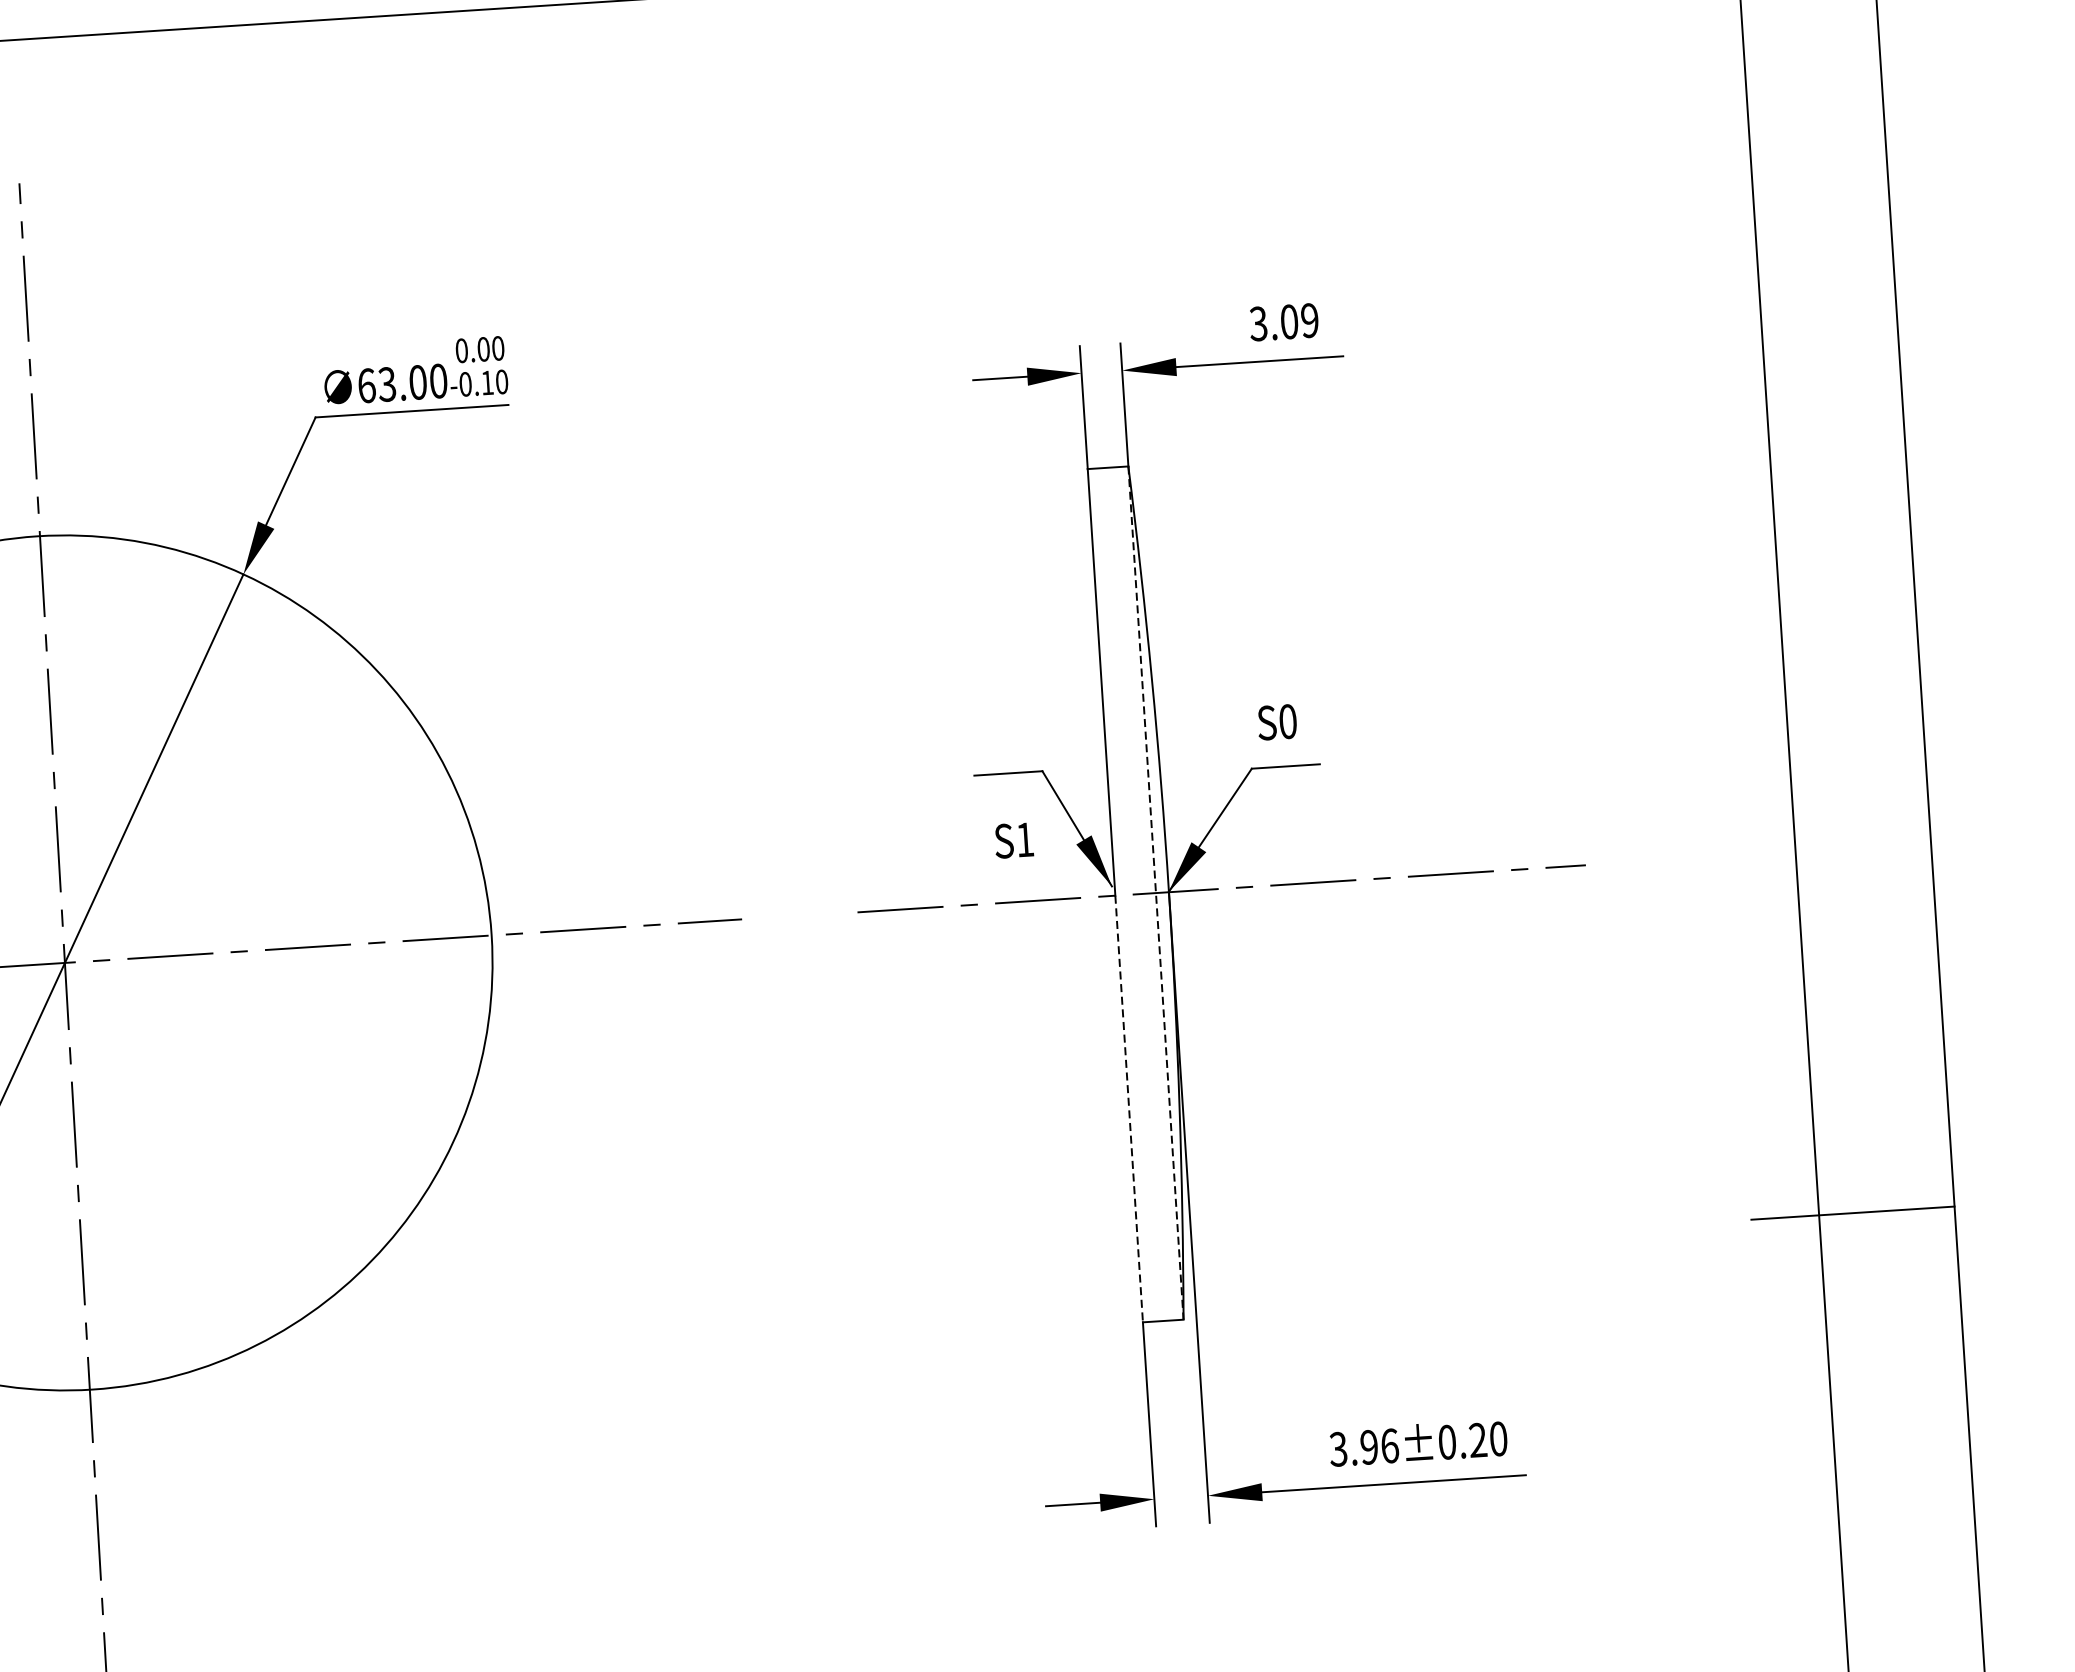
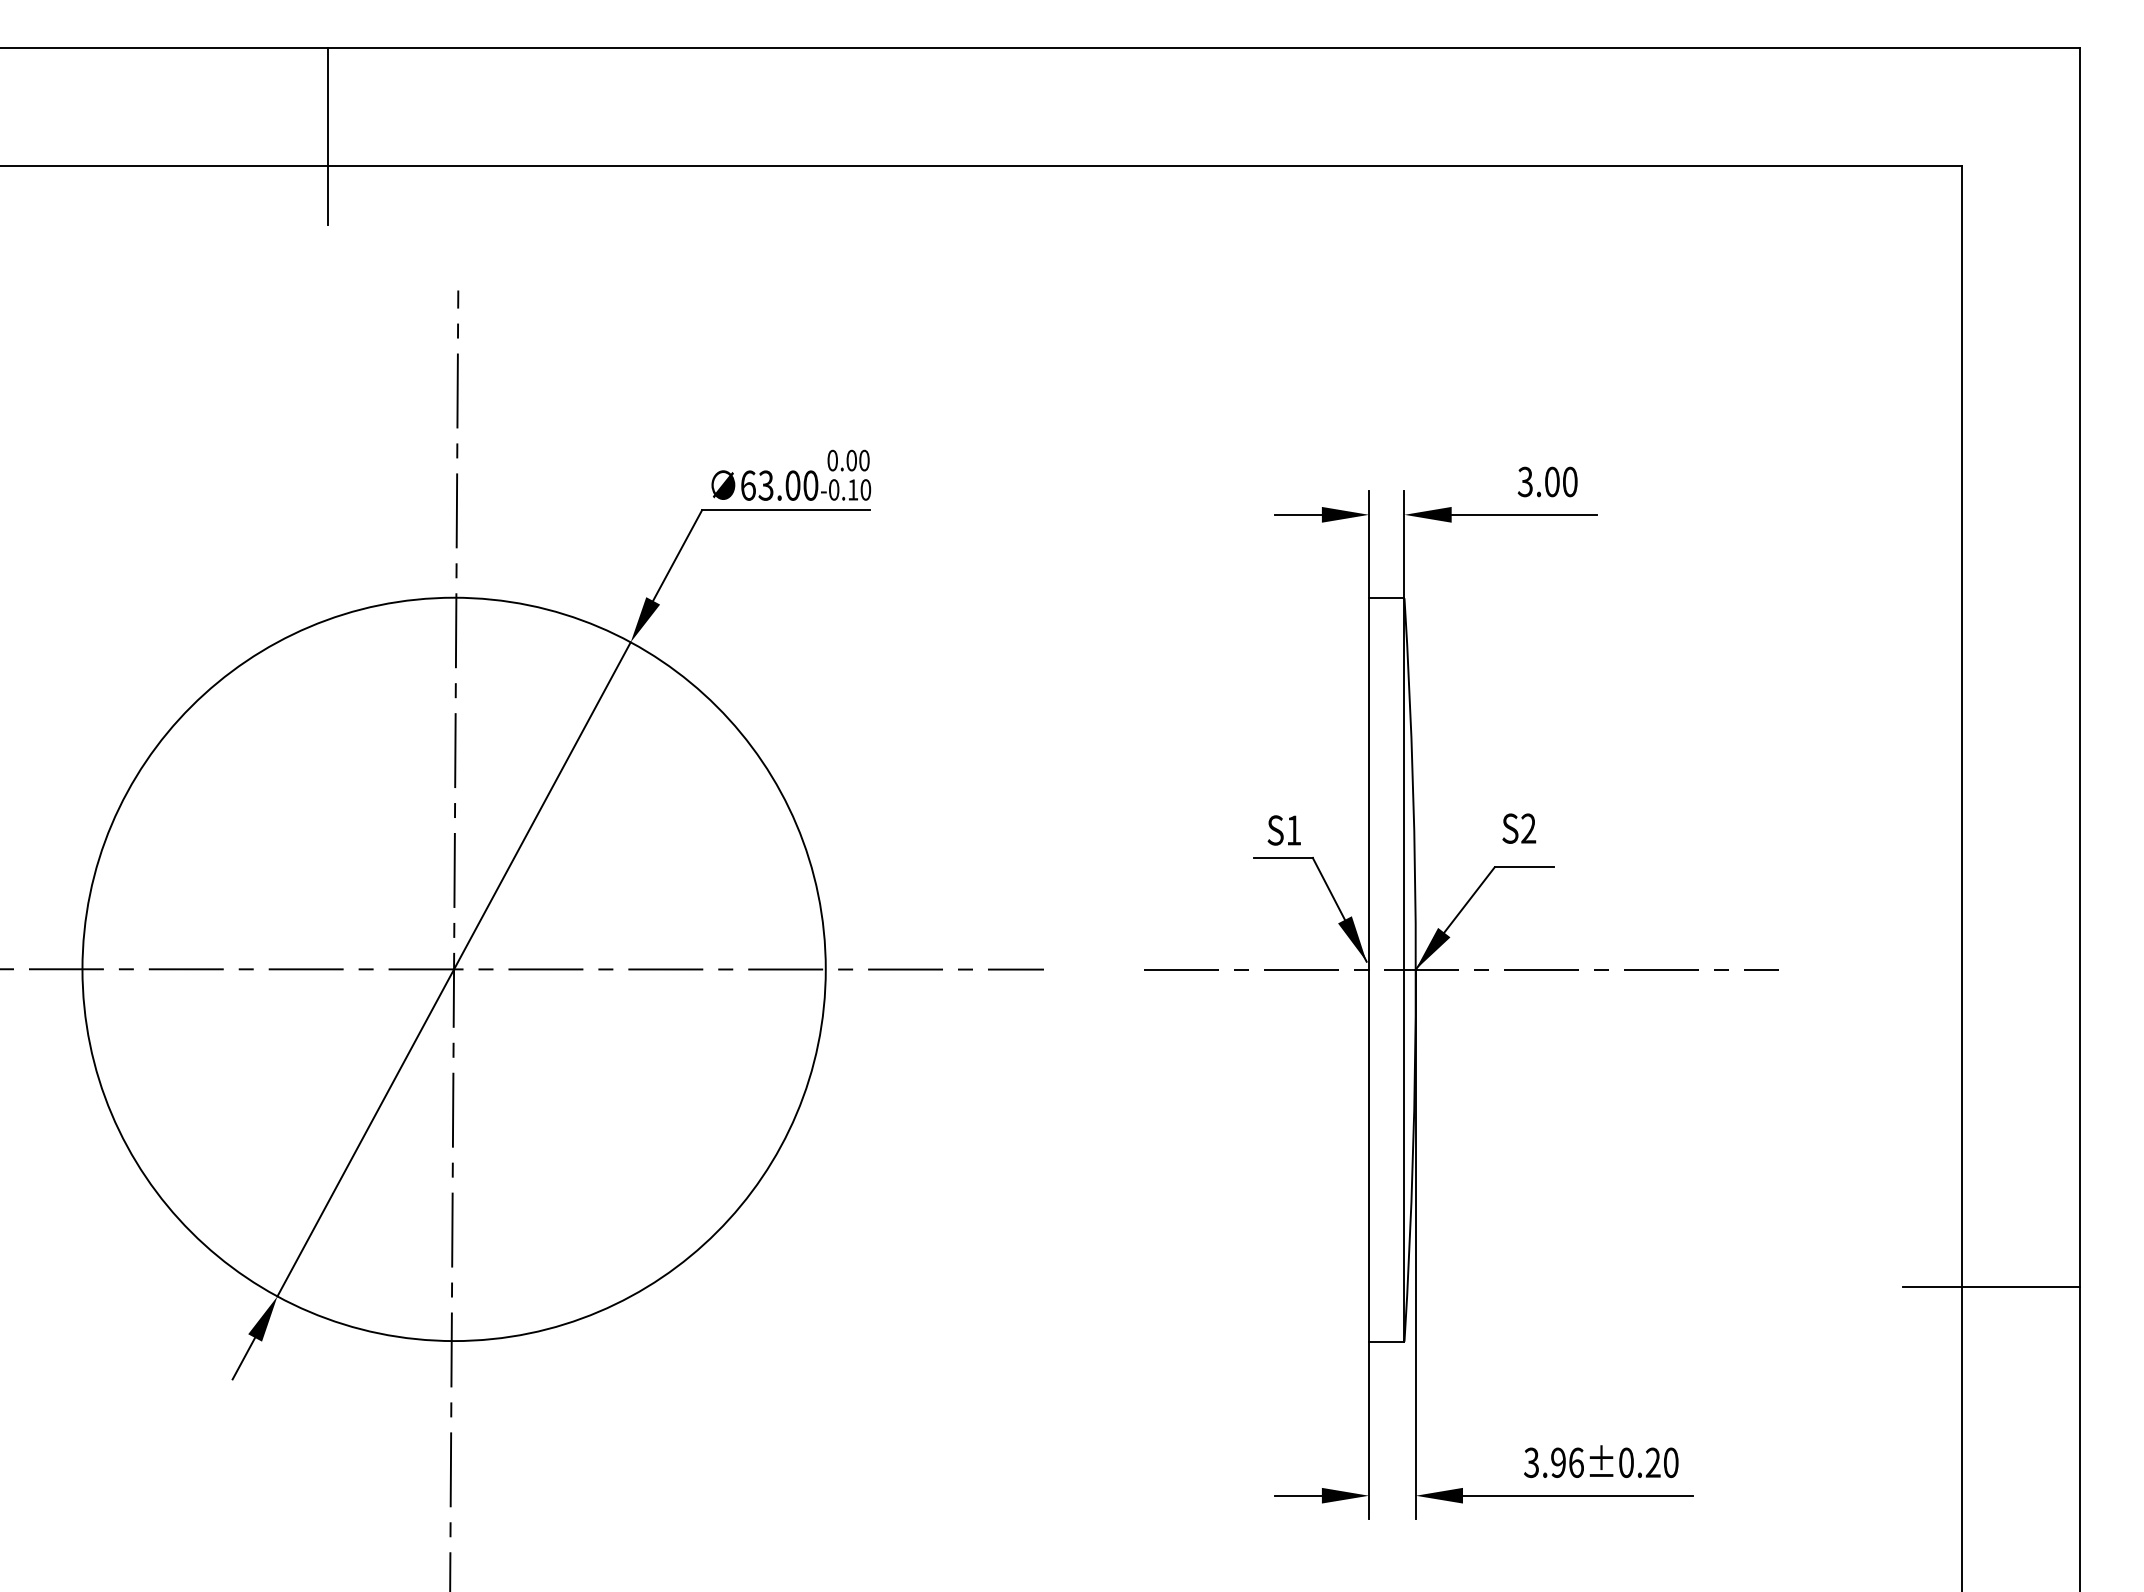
text: (1309, 320) -> (1569, 481), 3.09 -> 3.00
text: (1287, 721) -> (1528, 828), S0 -> S2
text: (1013, 840) -> (1283, 830), moved
line: (1155, 892) -> (1404, 969), dashed -> solid
line: (1129, 1108) -> (1369, 1155), dashed -> solid

